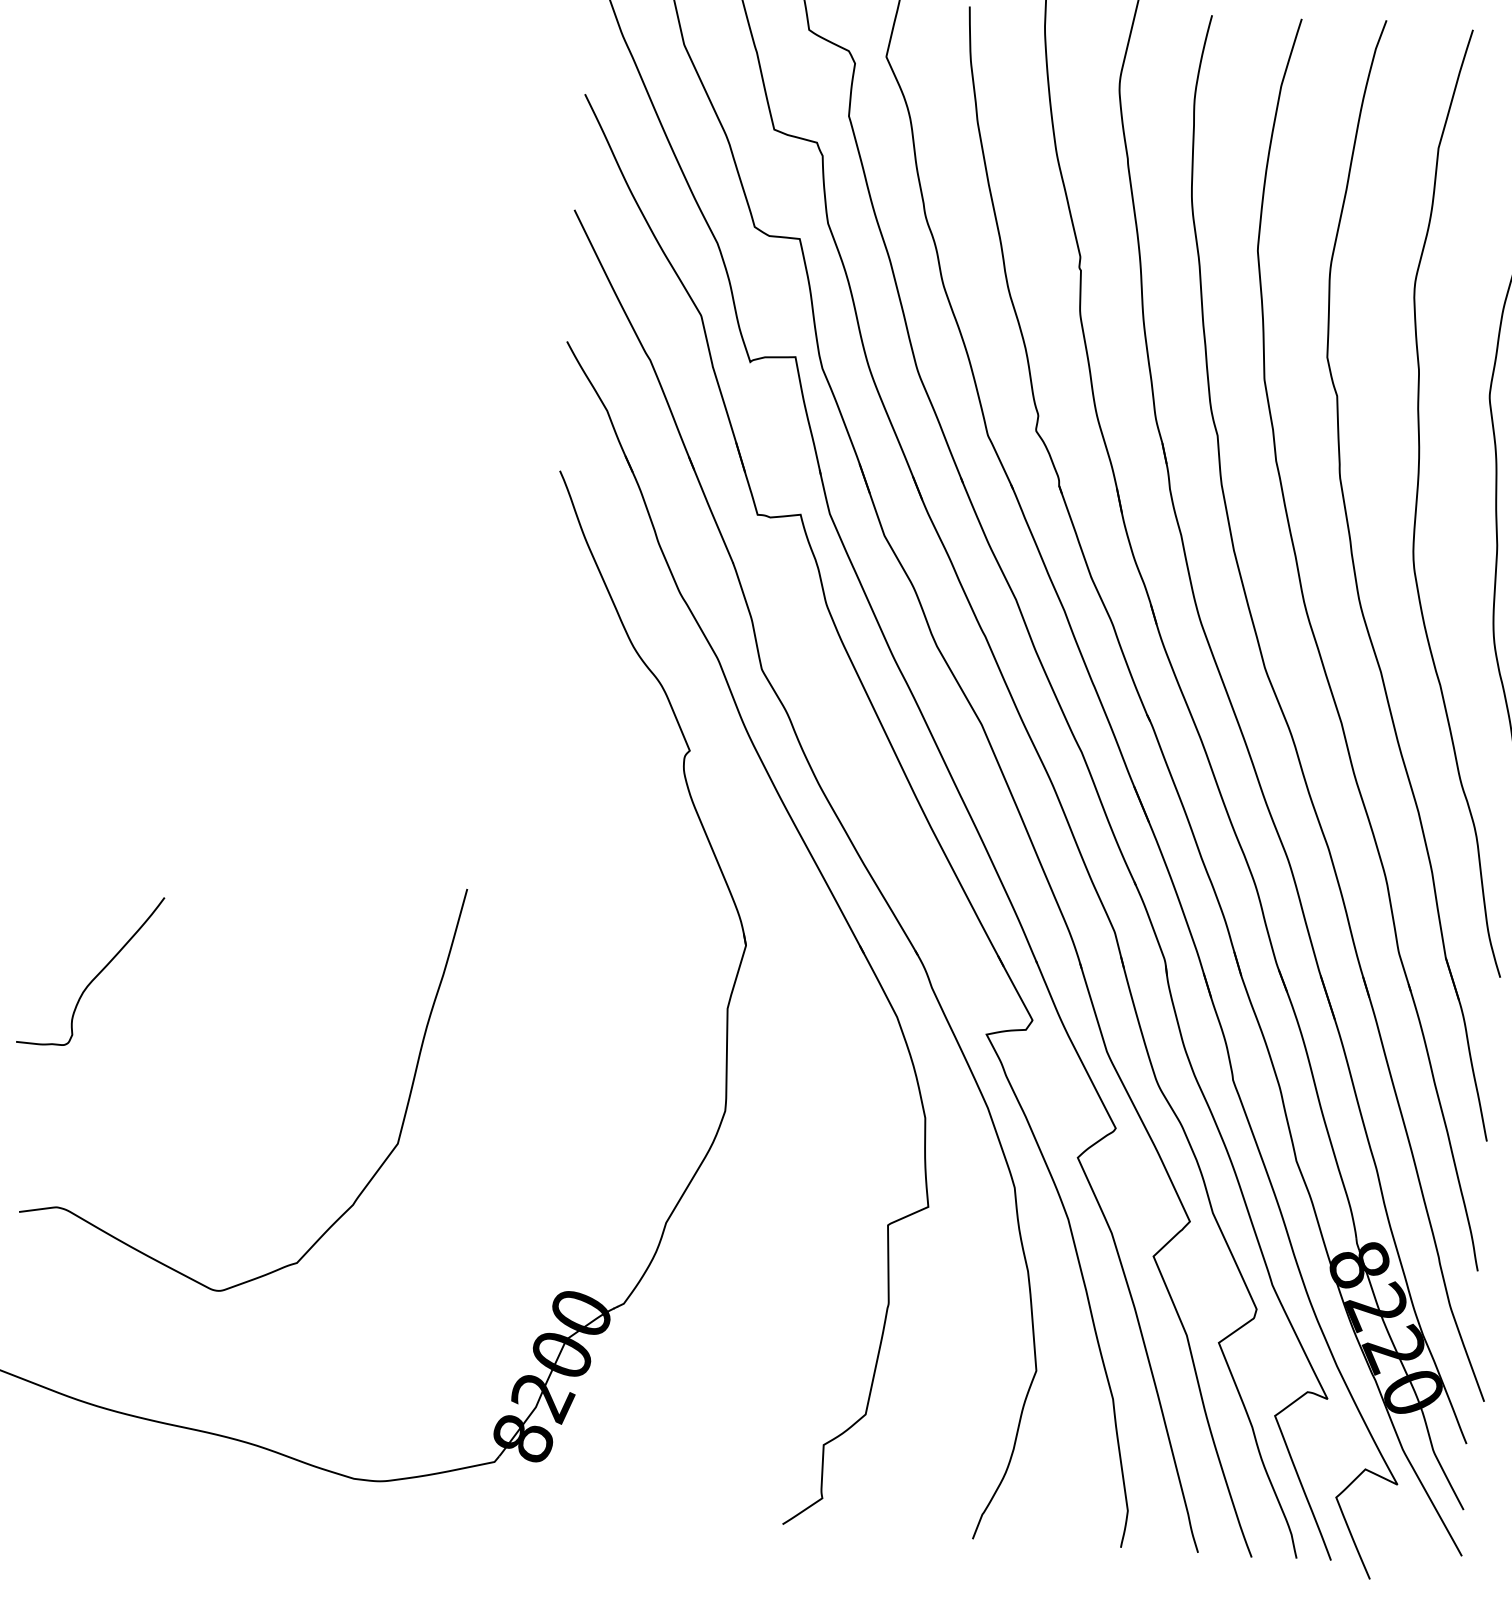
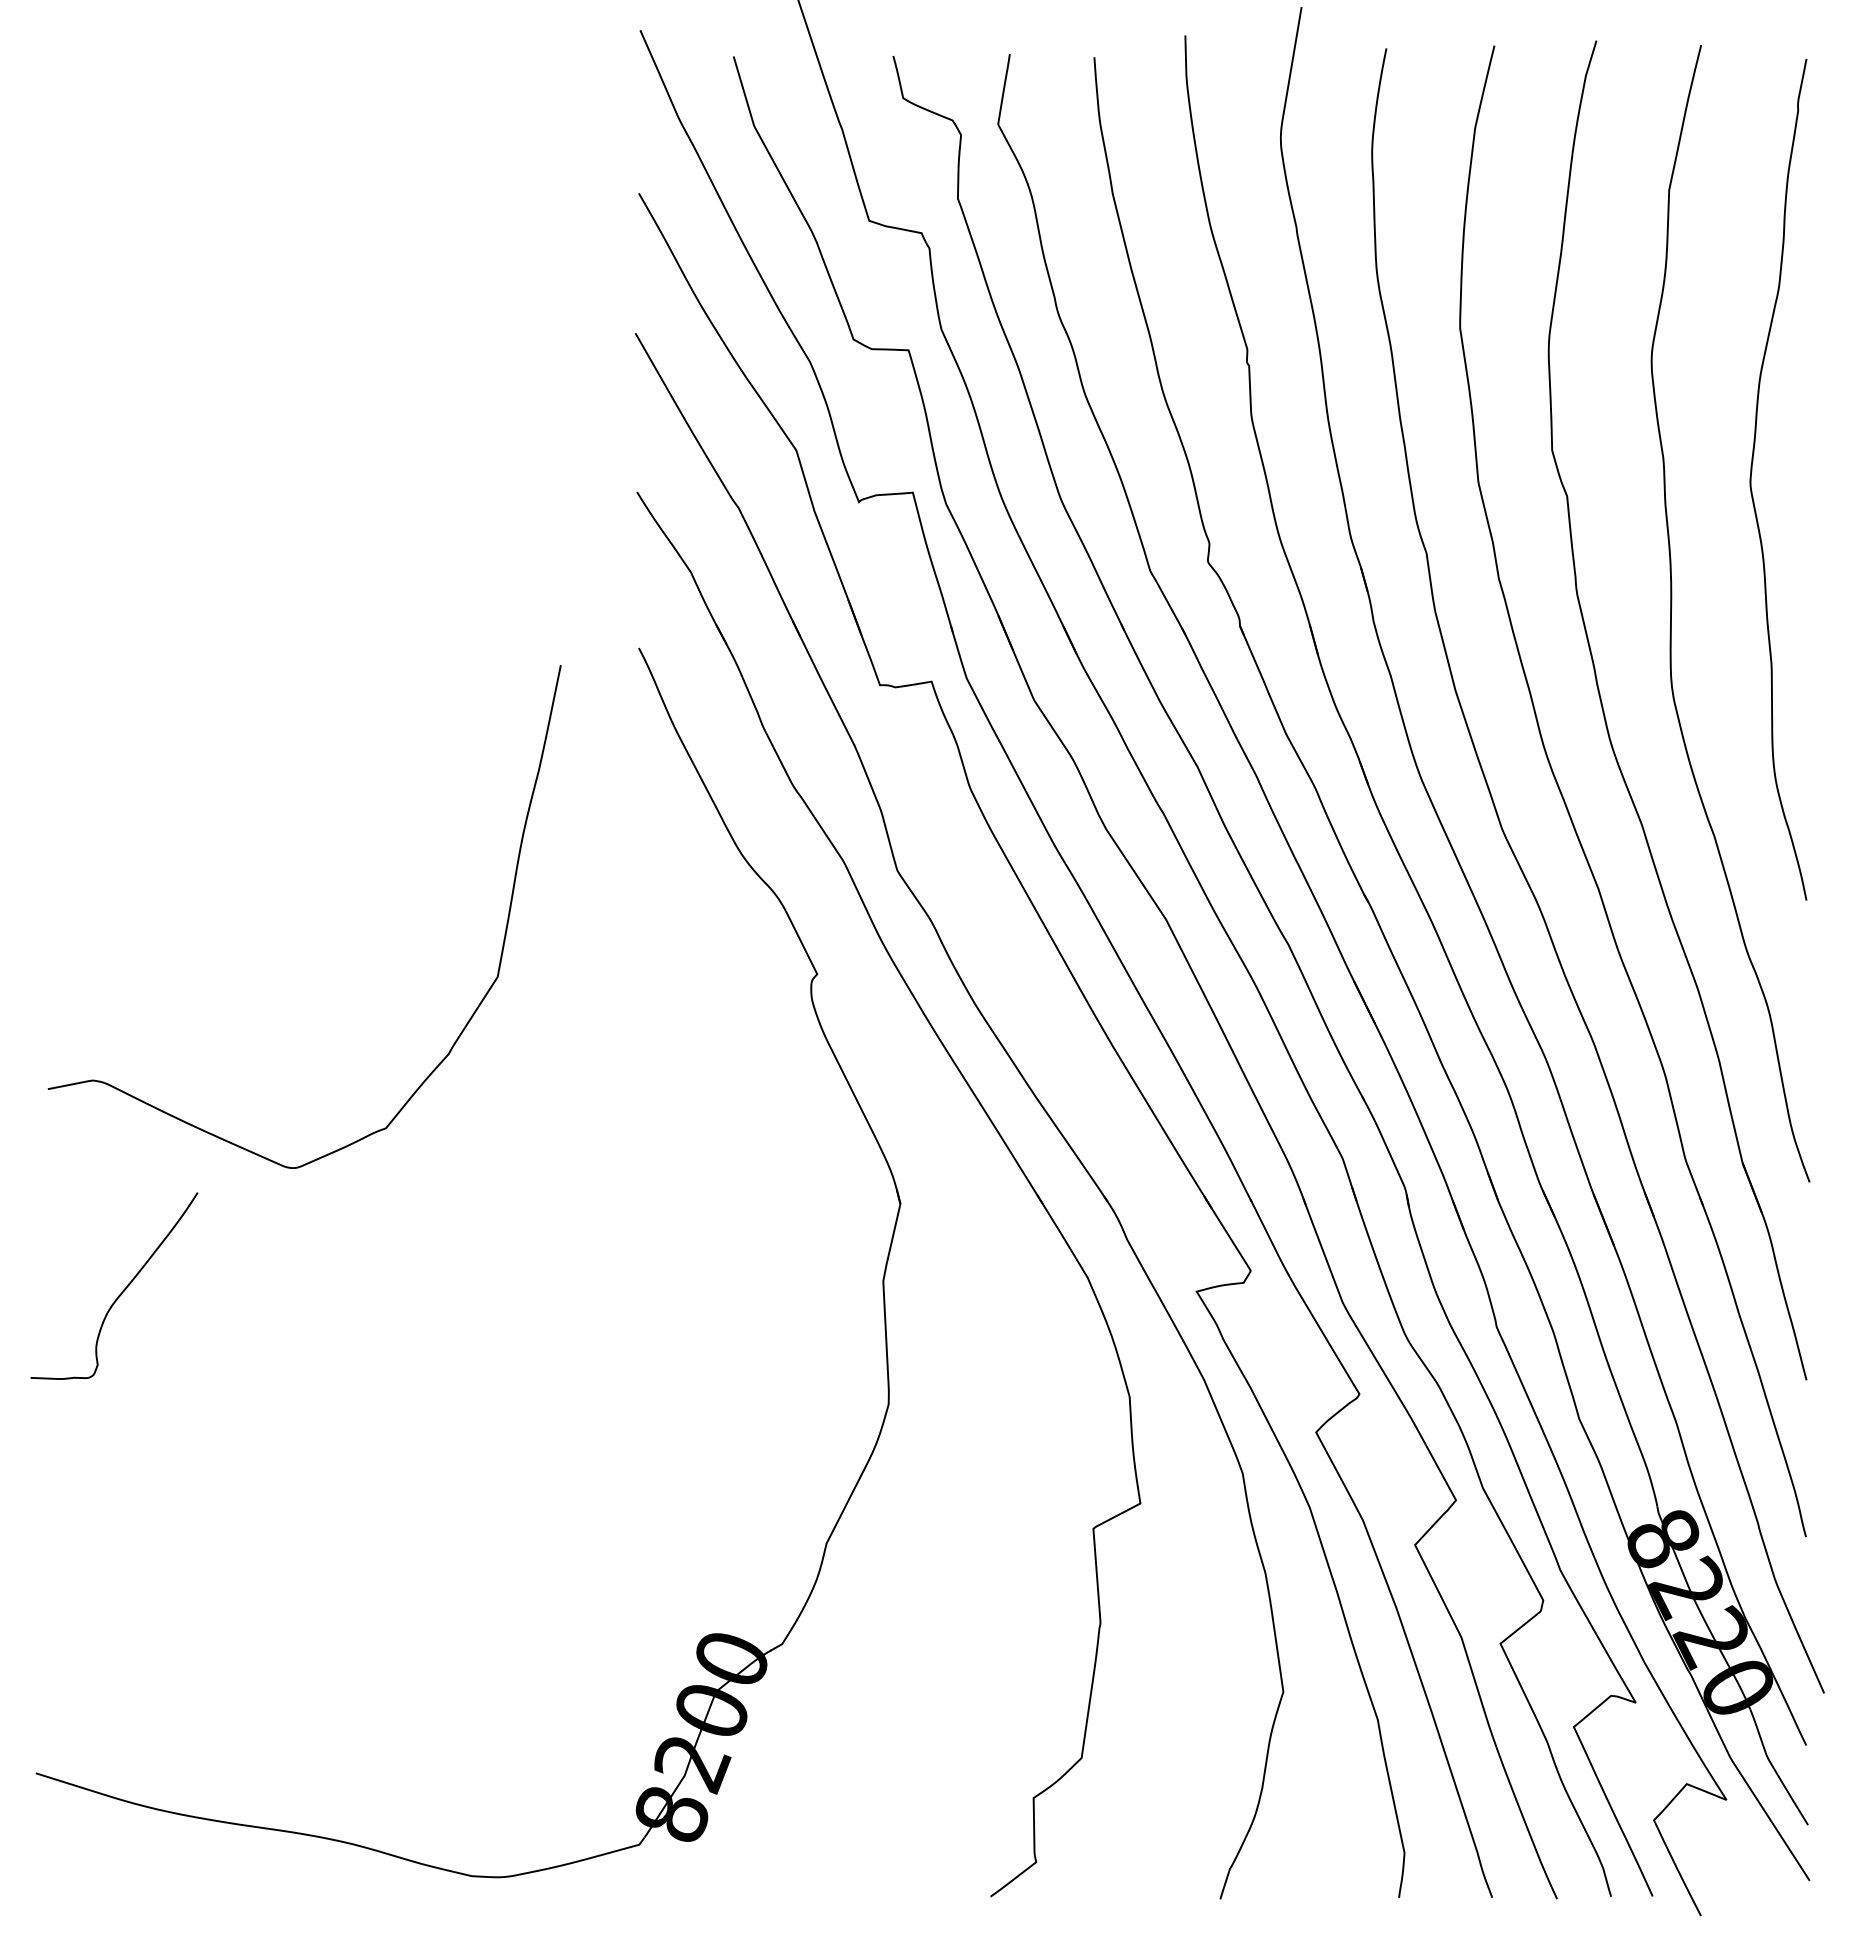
curve: (370, 1179) -> (467, 1021), moved

